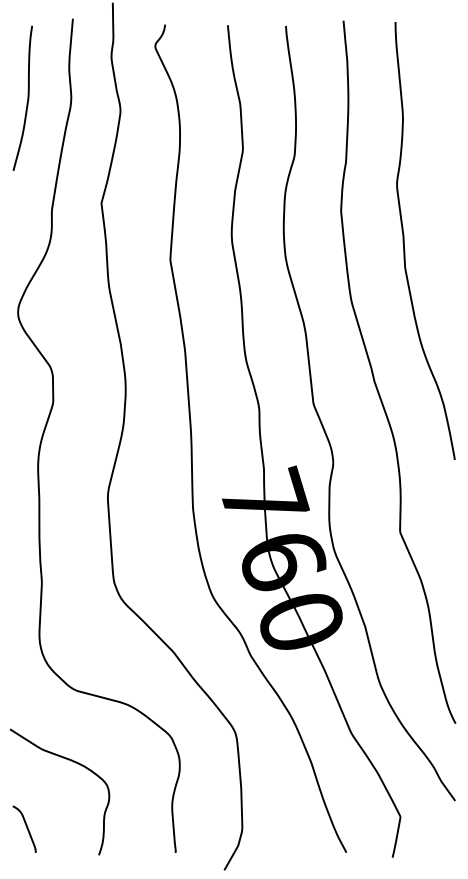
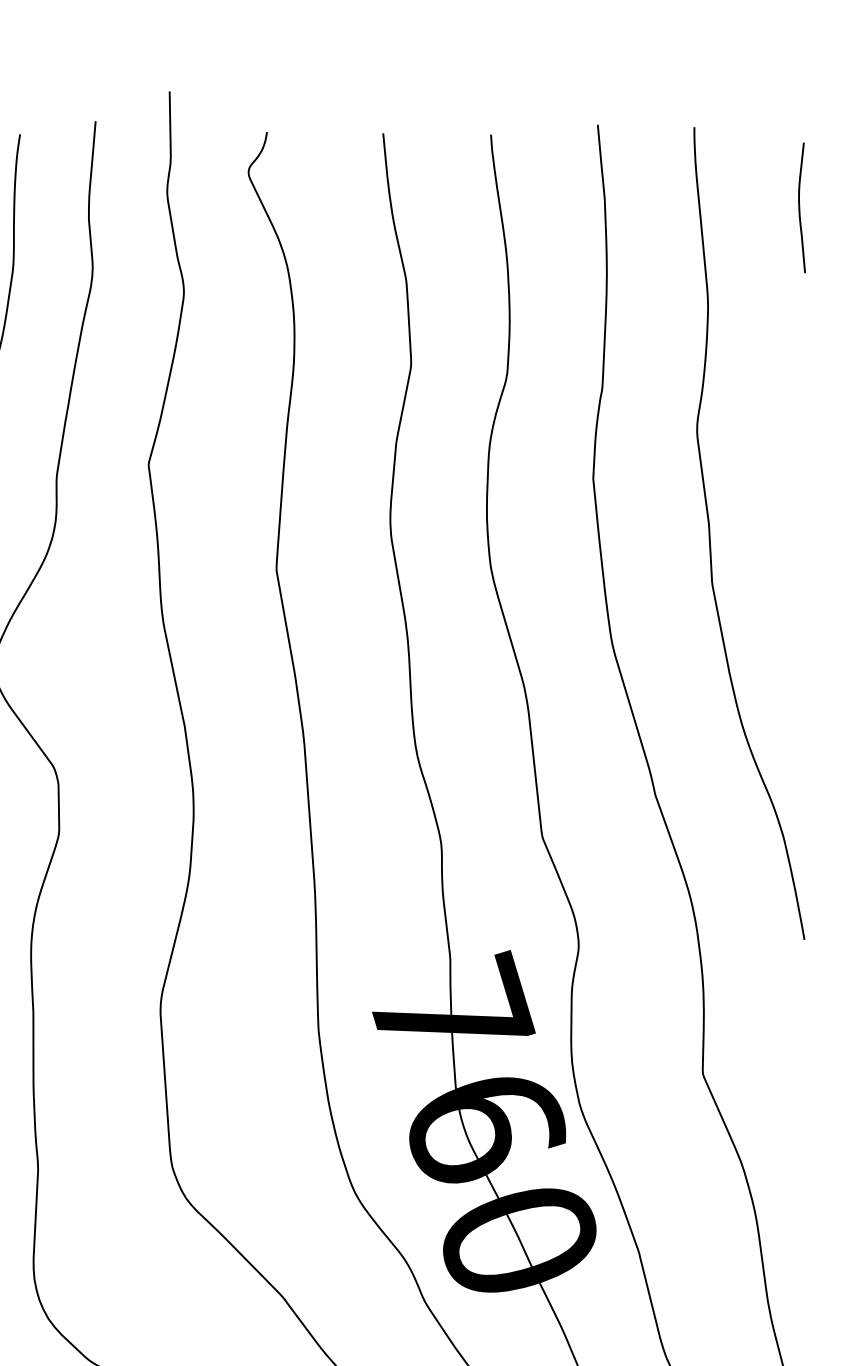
curve: (452, 65) -> (800, 207), added

